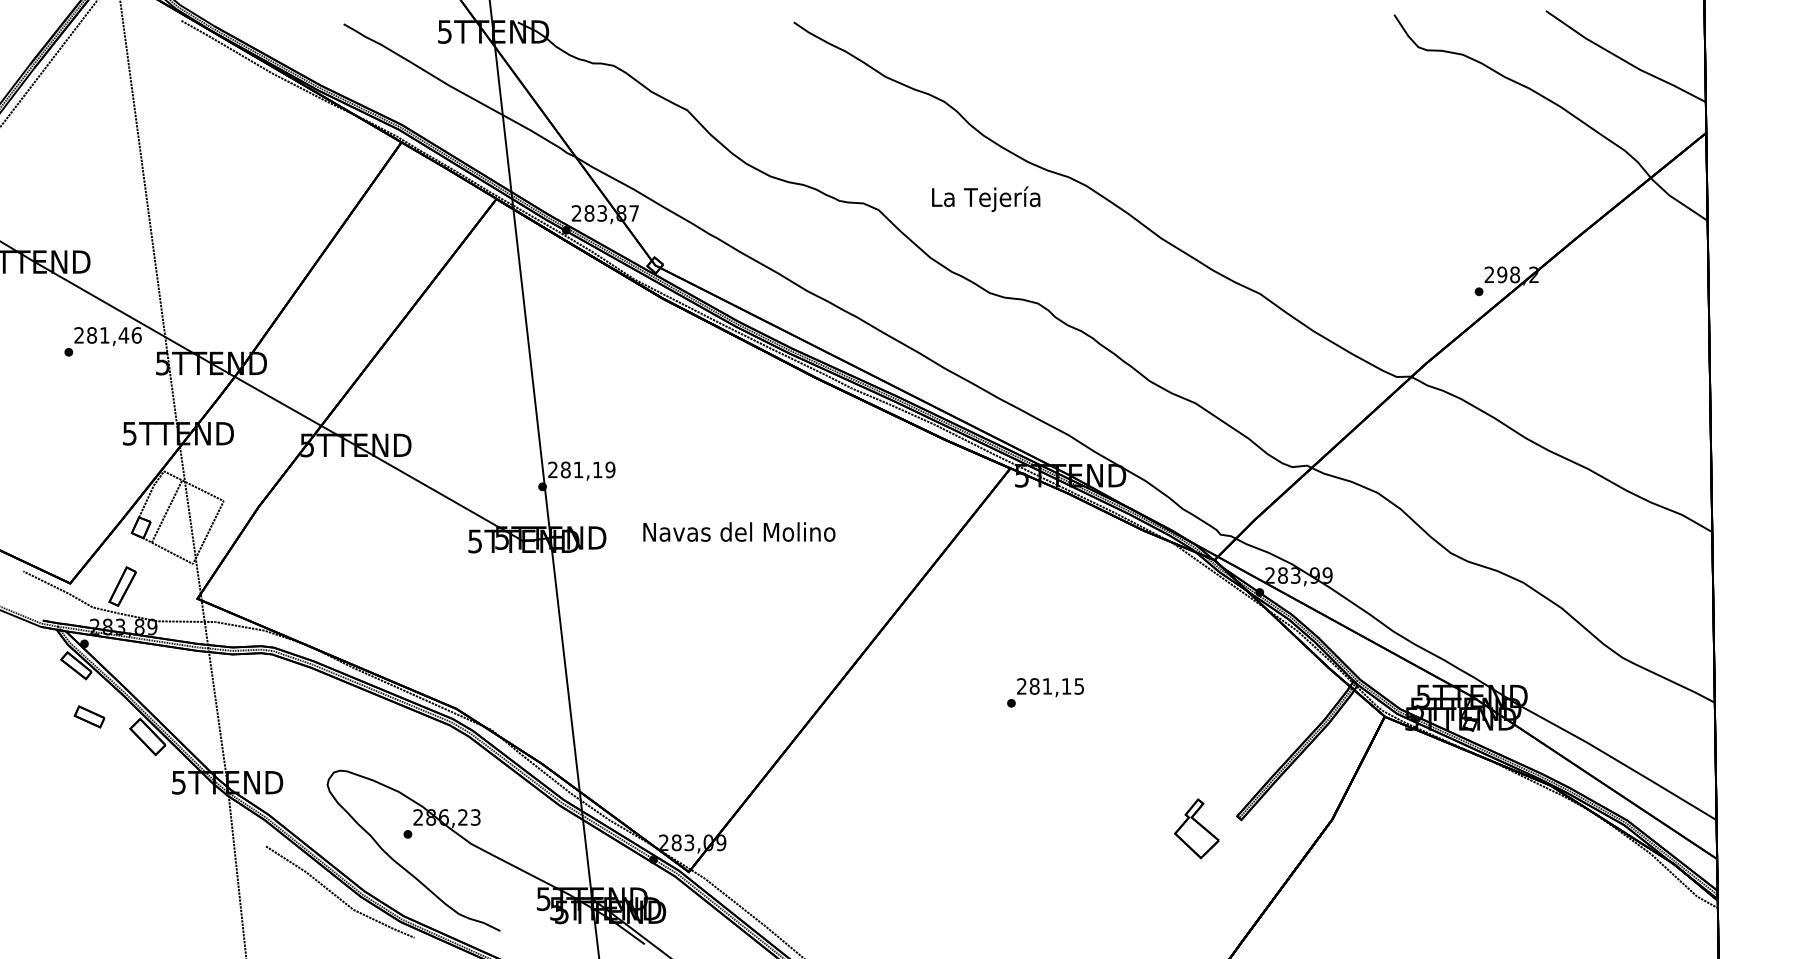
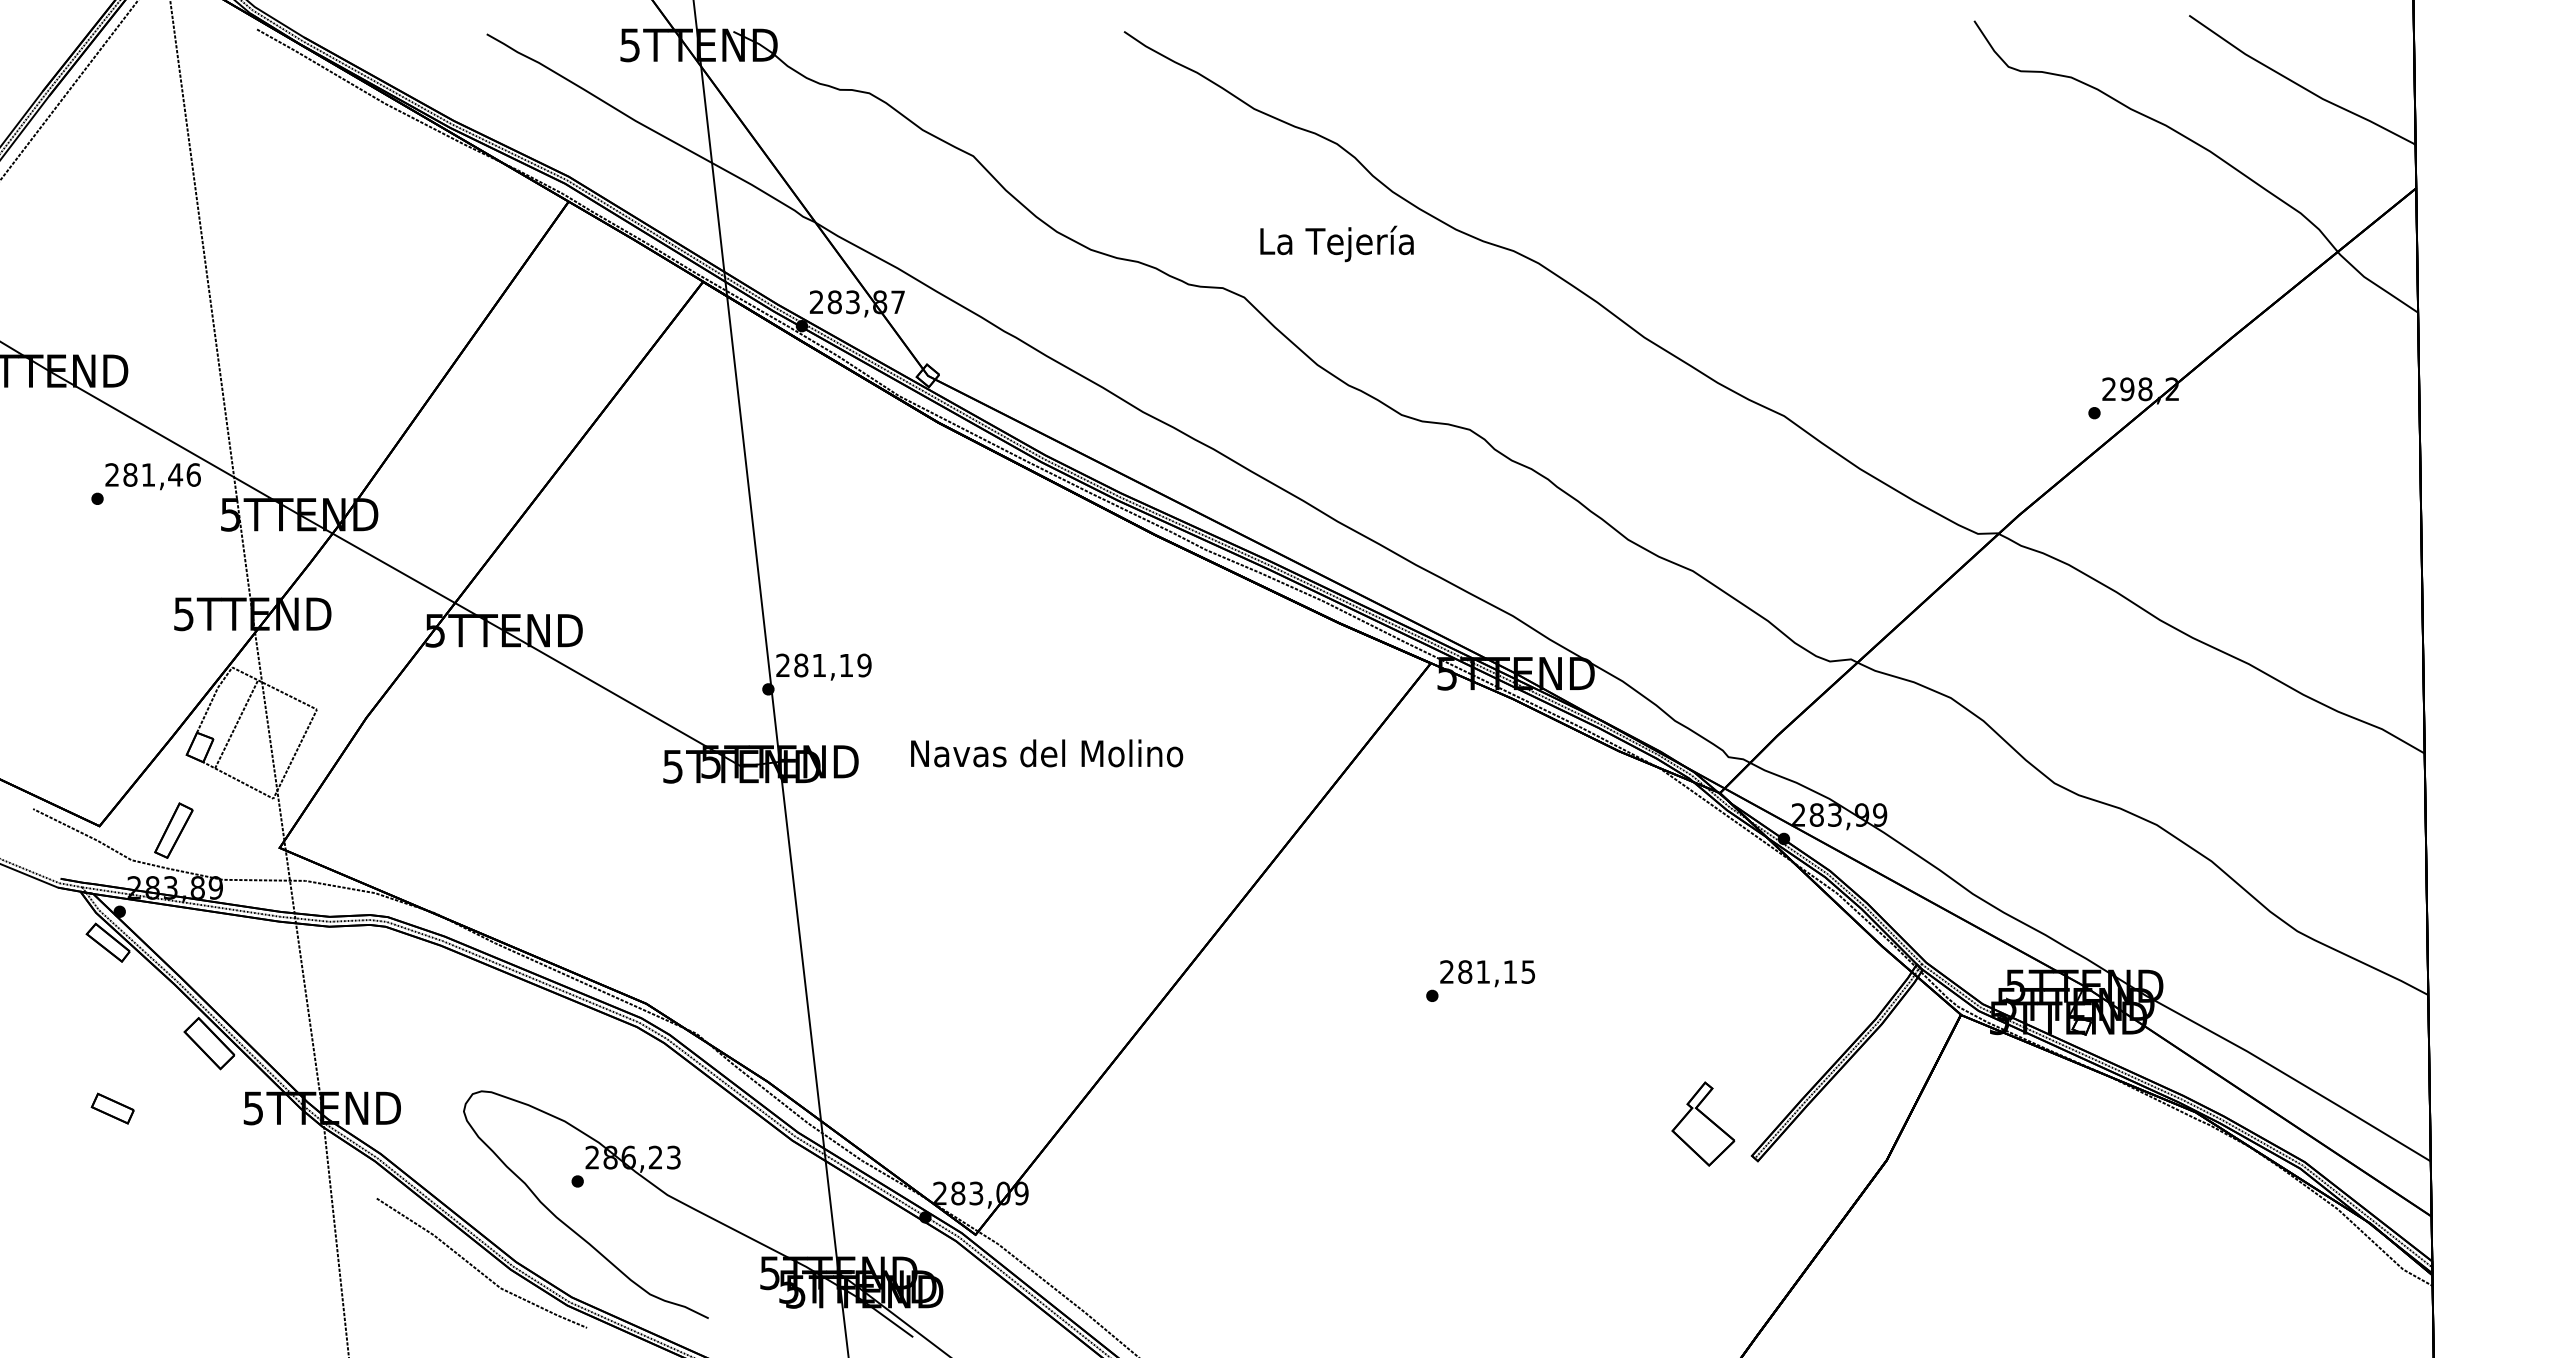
text: (986, 198) -> (1337, 242), moved
part: (89, 716) -> (112, 1108), moved
part: (1196, 828) -> (1702, 1123), moved

